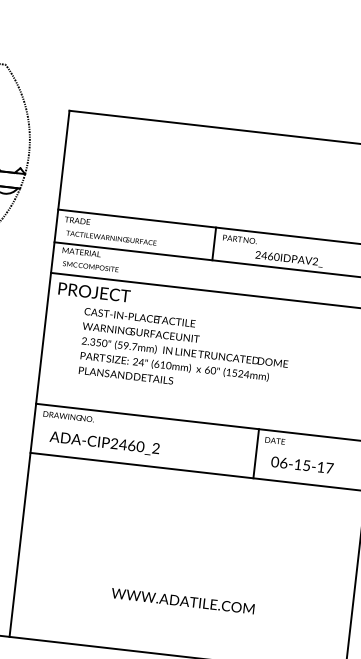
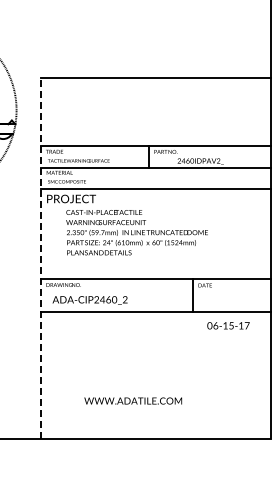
line: (39, 372) -> (40, 257), solid -> dashed
text: (302, 464) -> (228, 325), moved
text: (183, 600) -> (133, 400), moved

